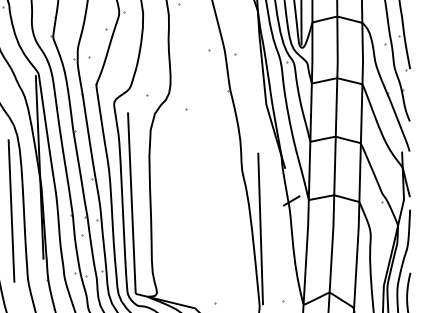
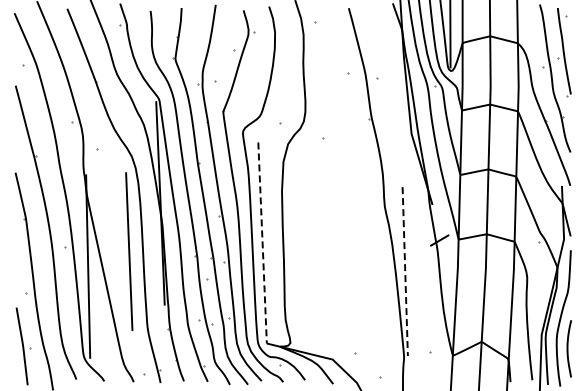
line: (131, 203) -> (262, 243), solid -> dashed
line: (260, 229) -> (405, 272), solid -> dashed

